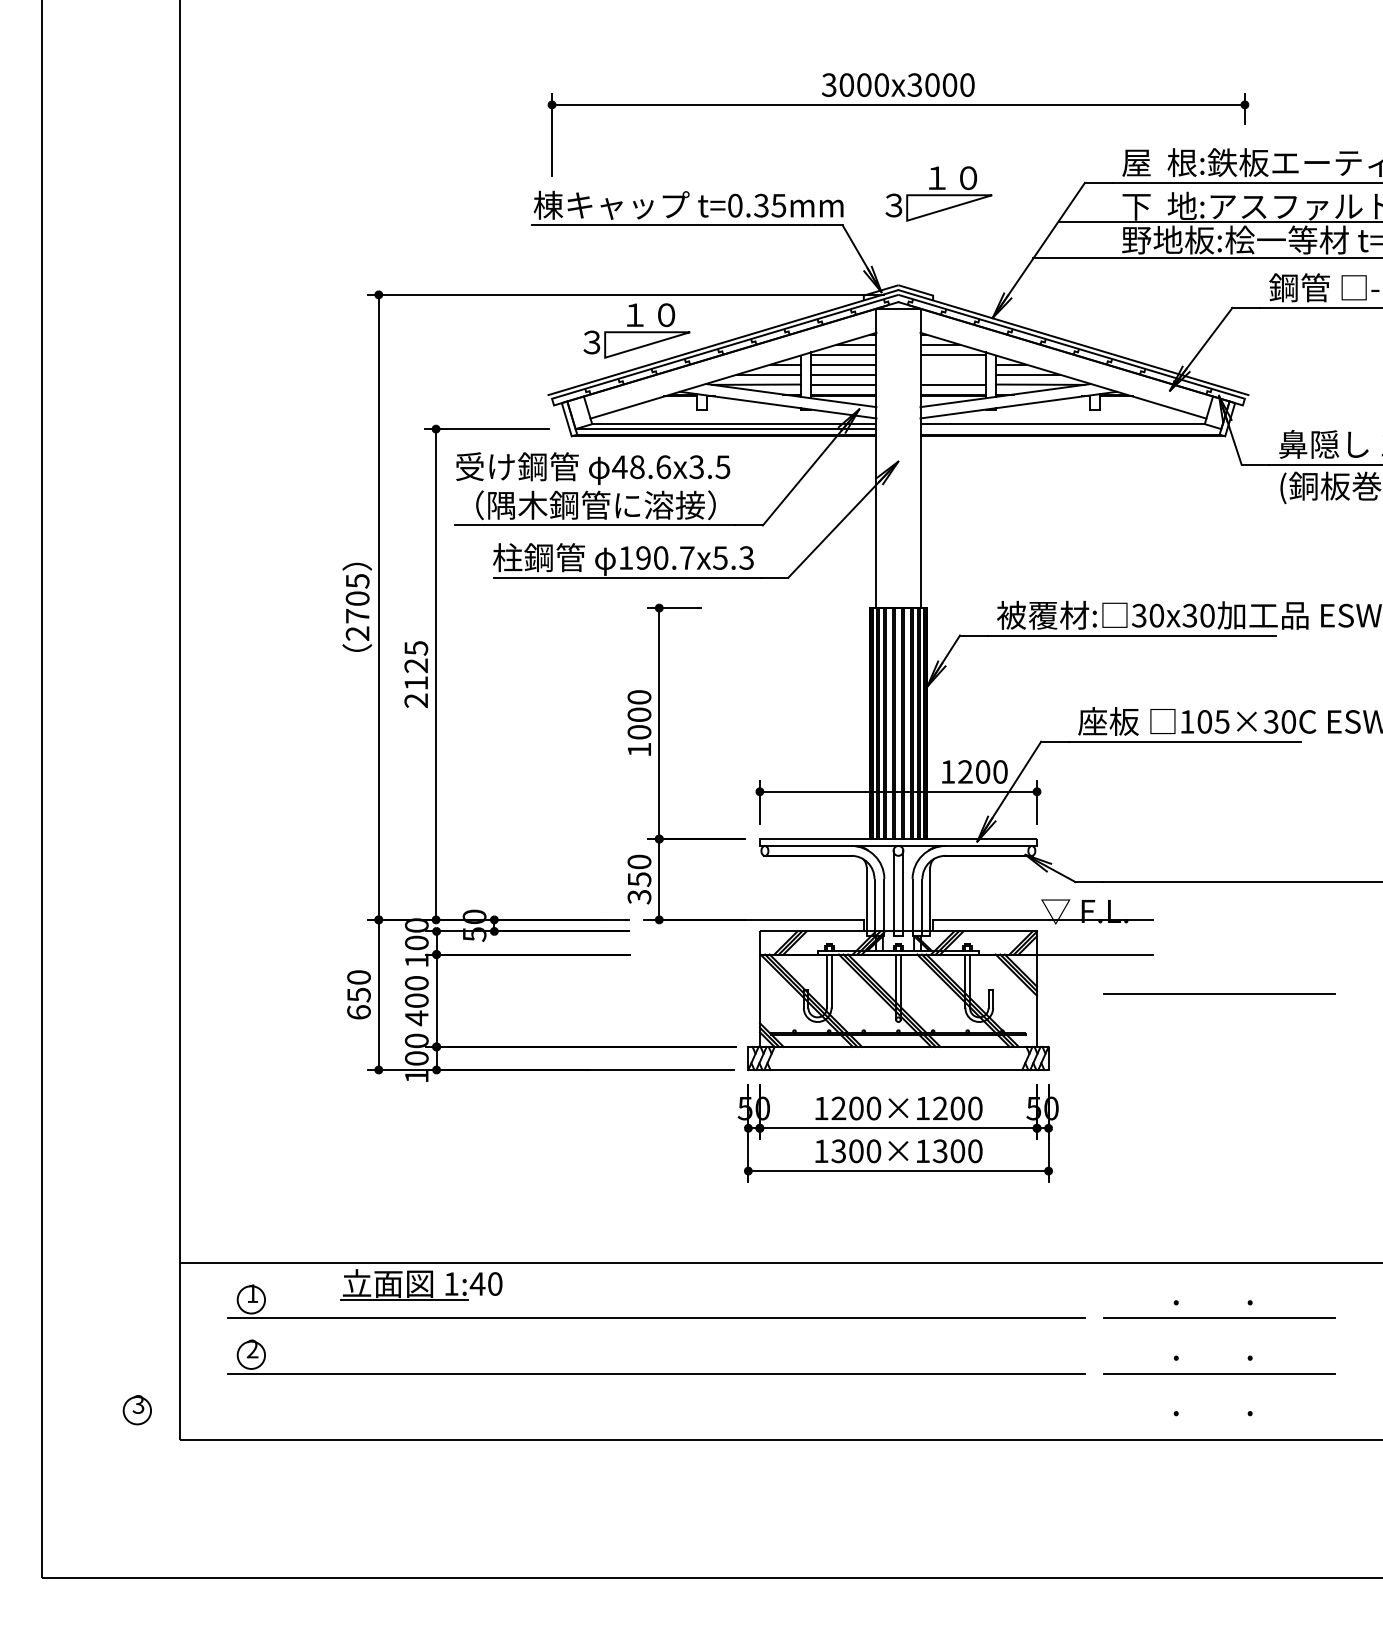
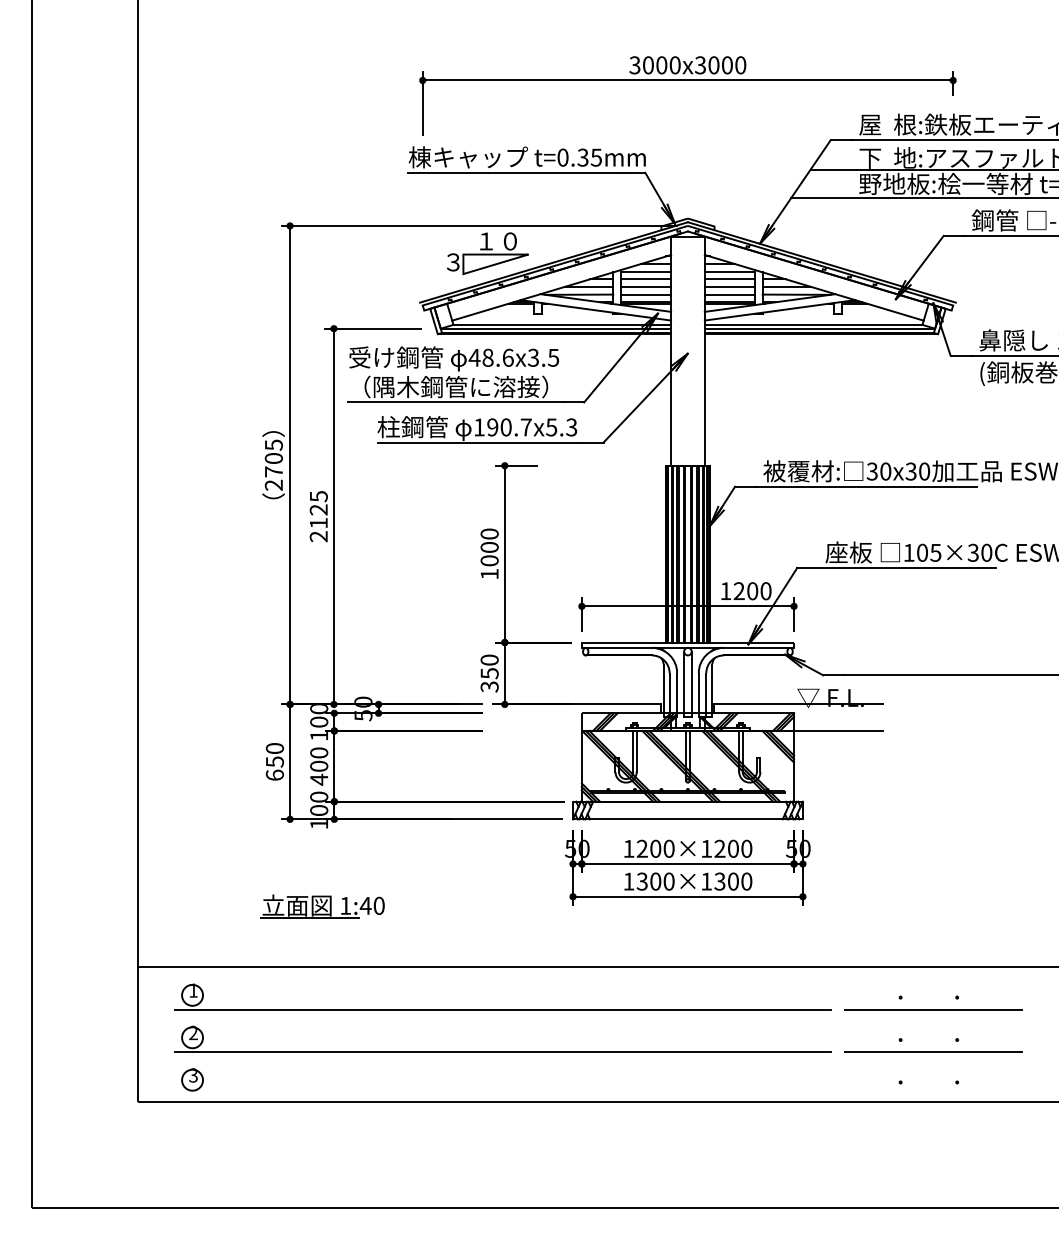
part: (938, 193) -> (718, 148), removed
line: (952, 364) -> (729, 279), added
line: (952, 374) -> (729, 286), added
line: (1070, 429) -> (819, 329), added
line: (1219, 993) -> (933, 760), removed
part: (421, 1284) -> (322, 906), moved
part: (136, 1410) -> (191, 1080), moved

